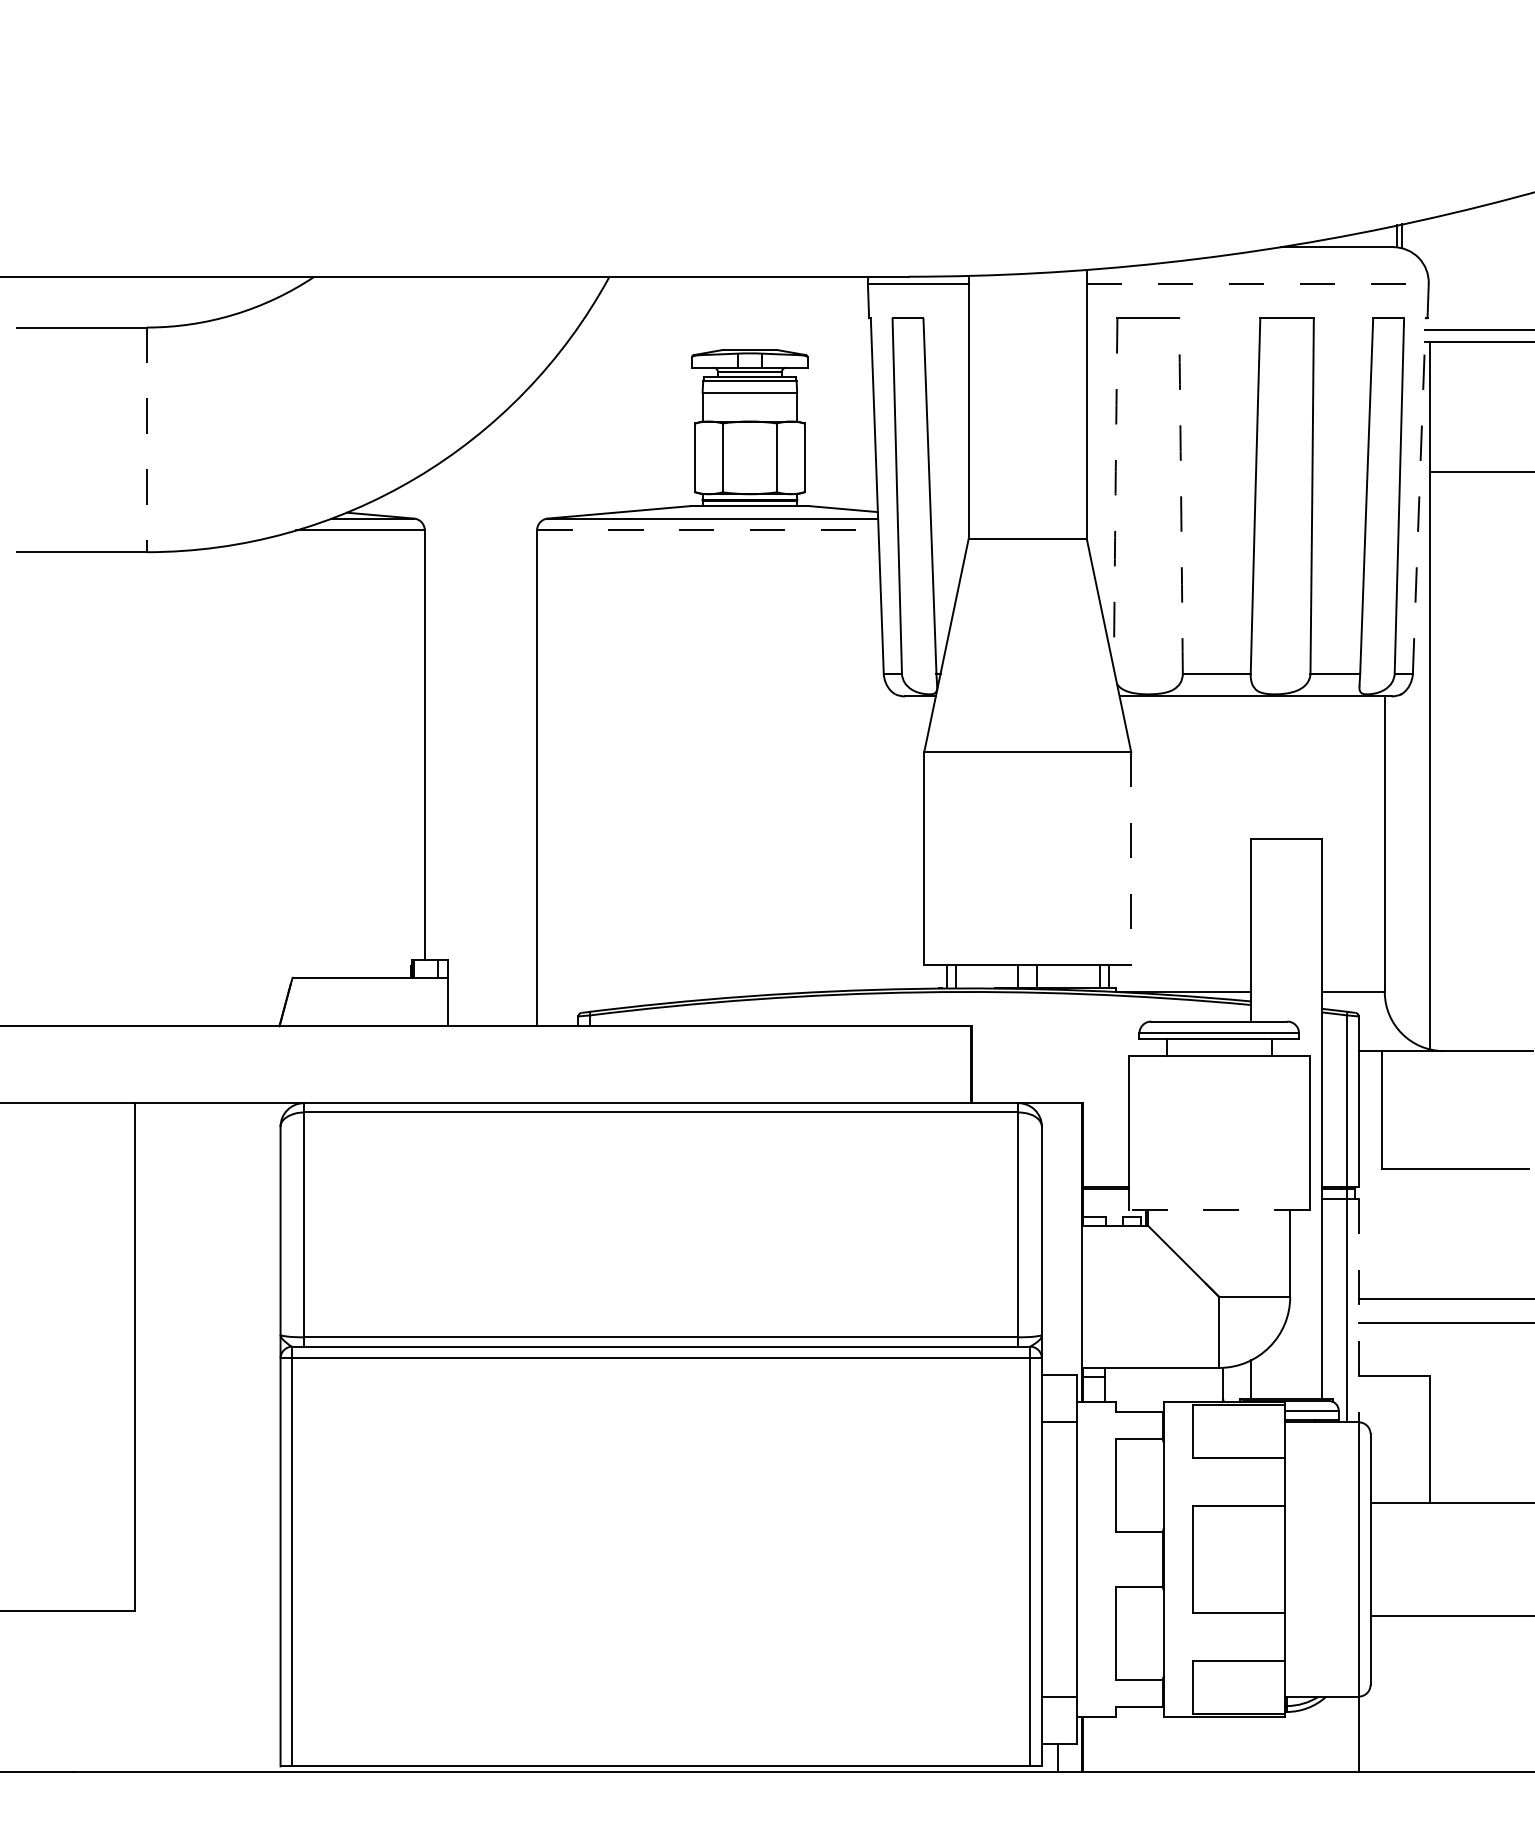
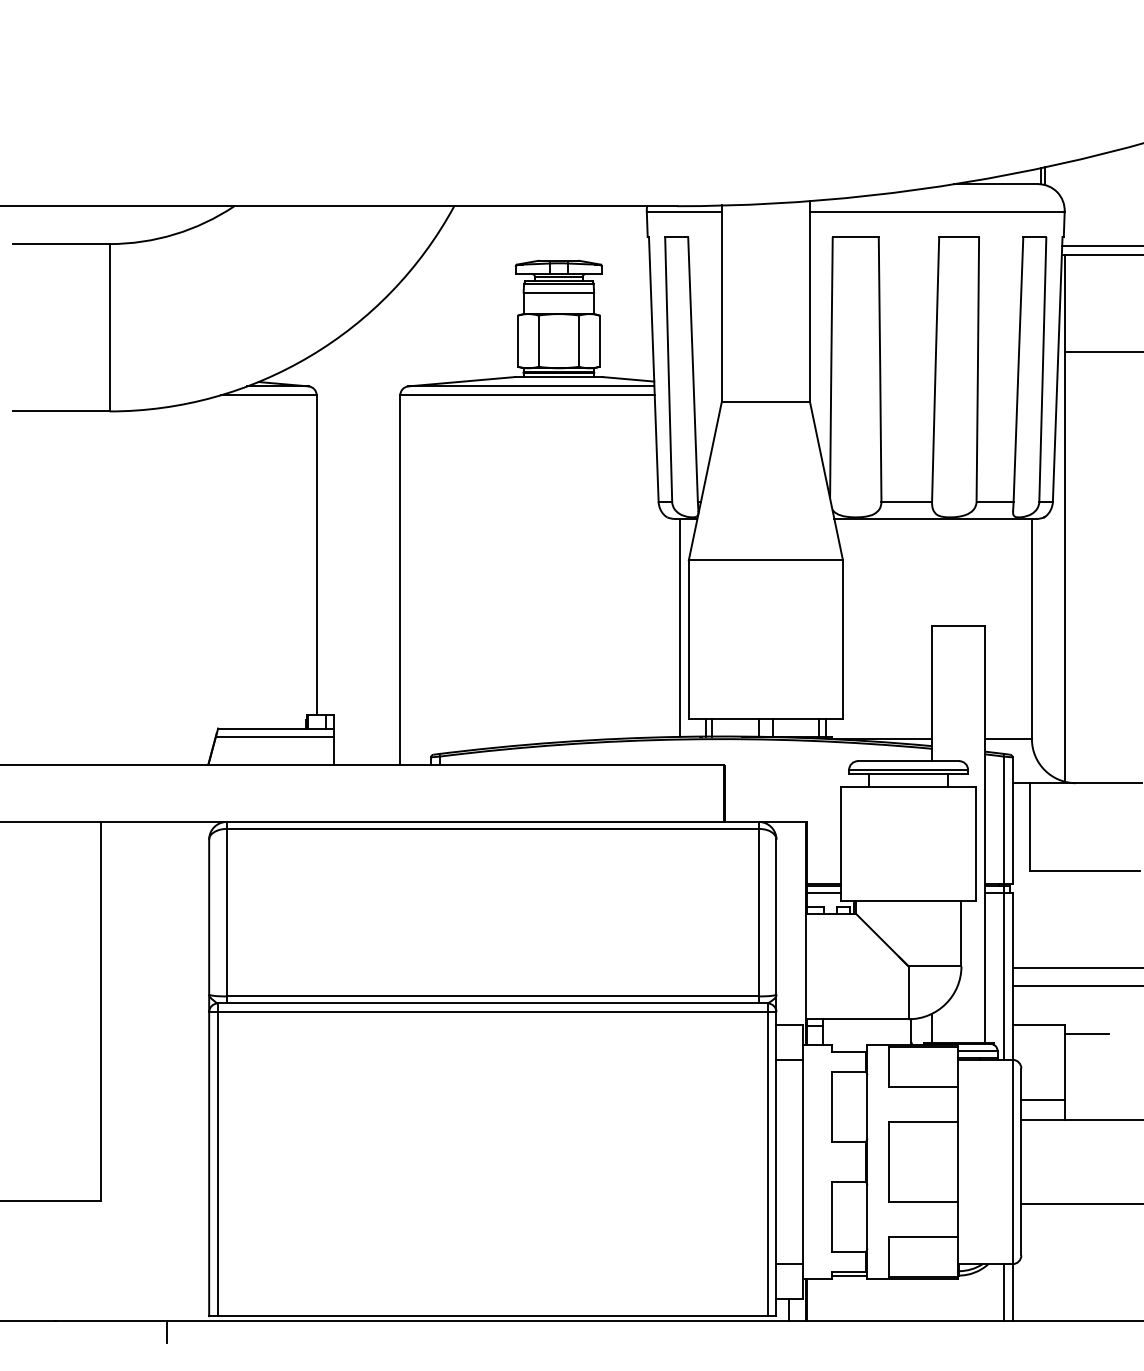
line: (1257, 283) -> (937, 211), dashed -> solid
line: (146, 440) -> (109, 328), dashed -> solid
arc: (1115, 493) -> (831, 367), dashed -> solid
arc: (1181, 495) -> (880, 369), dashed -> solid
line: (1419, 495) -> (1057, 369), dashed -> solid
line: (707, 530) -> (527, 395), dashed -> solid
line: (911, 842) -> (679, 627), added
line: (1131, 858) -> (843, 639), dashed -> solid
line: (368, 989) -> (274, 737), added
line: (1105, 1198) -> (823, 893), added
line: (1218, 1209) -> (908, 901), dashed -> solid
line: (1358, 1310) -> (1012, 976), dashed -> solid
line: (1458, 1388) -> (1086, 1034), added
line: (1399, 1476) -> (1042, 1100), added
line: (1139, 1711) -> (849, 1275), added
line: (1346, 1734) -> (1003, 1292), added
line: (223, 1786) -> (166, 1331), added

